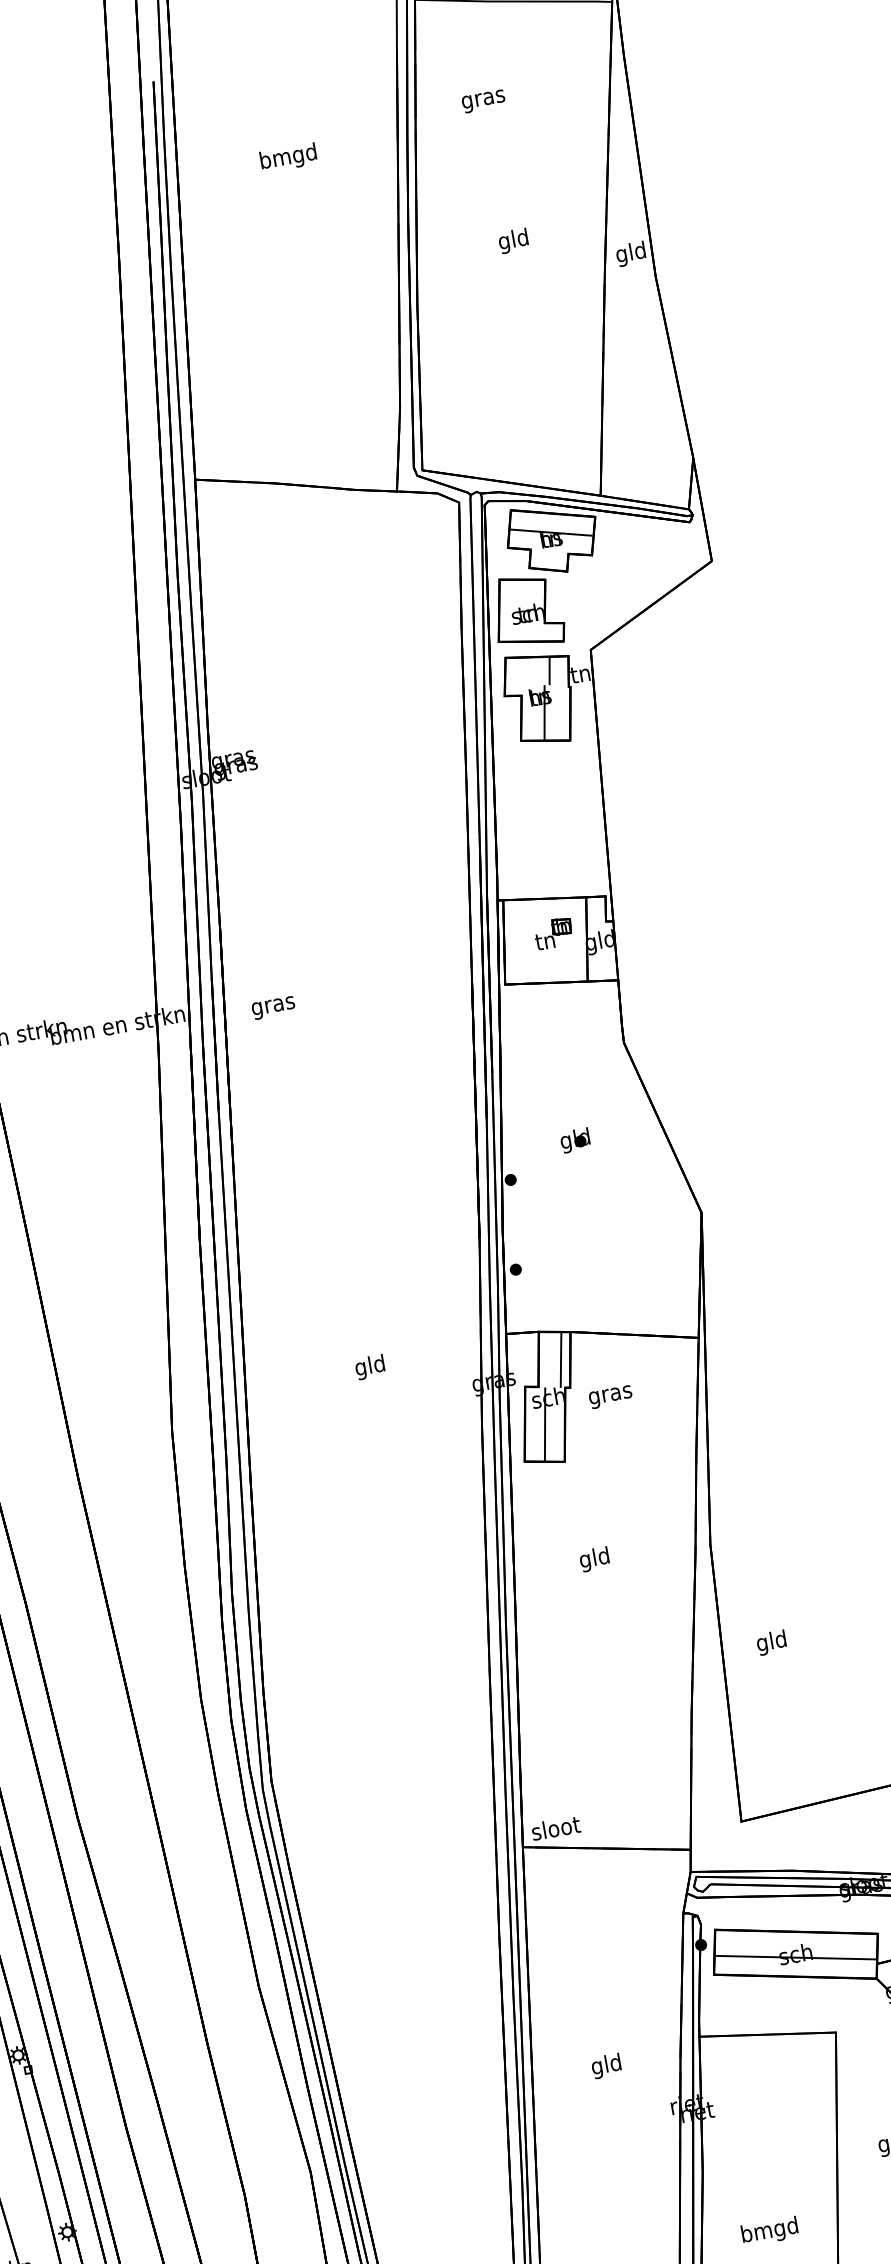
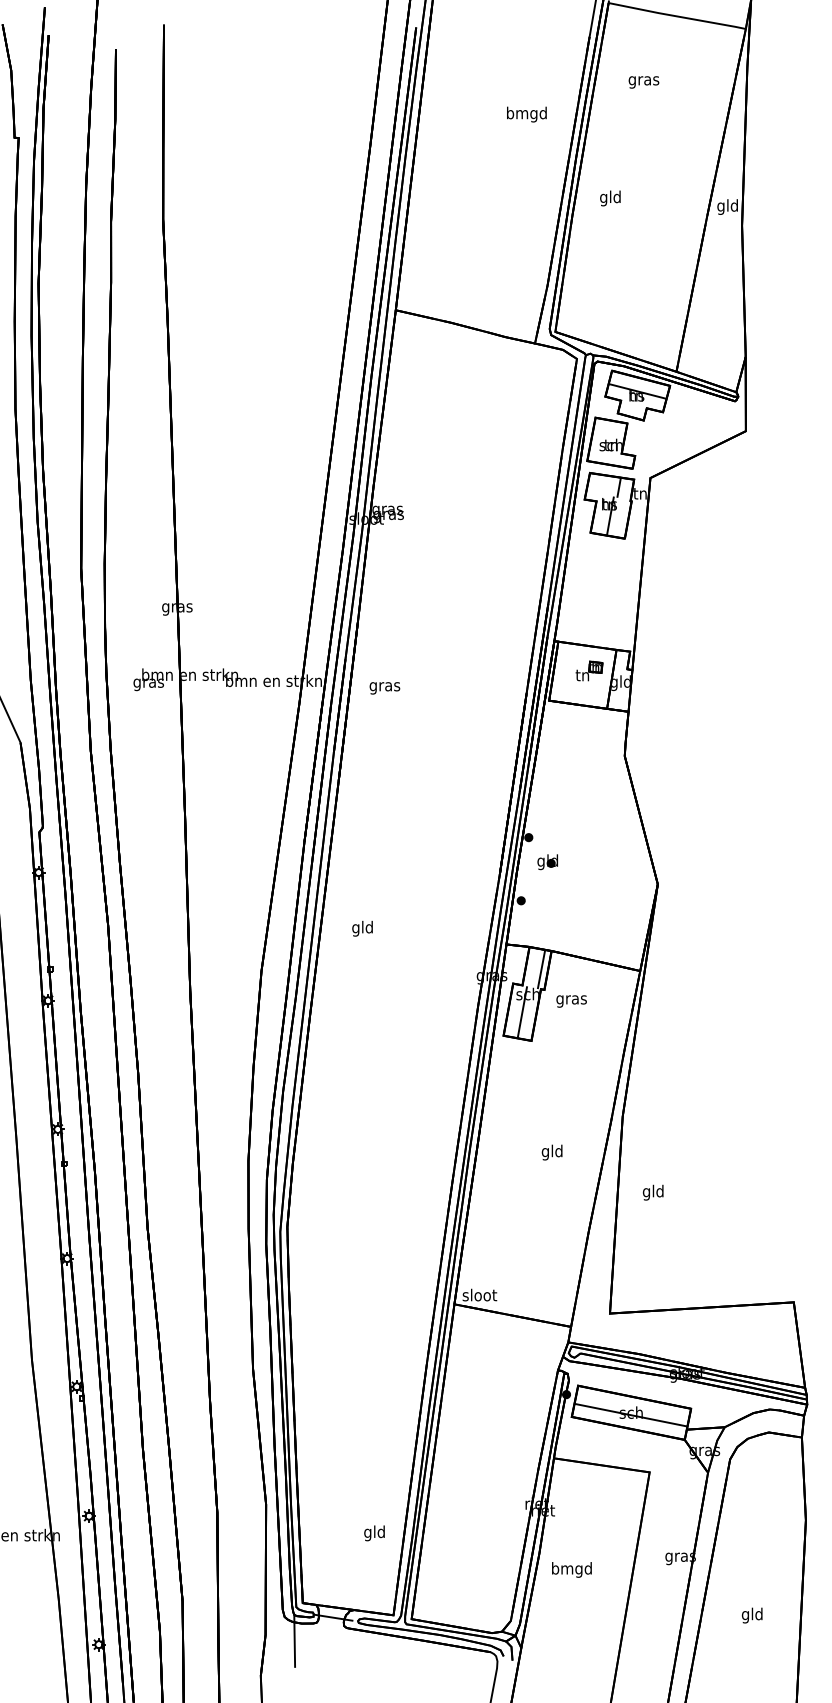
text: (288, 157) -> (526, 114), moved
text: (513, 241) -> (610, 198), moved
part: (575, 1141) -> (547, 862), moved
text: (370, 1366) -> (362, 928), moved
text: (593, 1559) -> (551, 1152), moved
text: (606, 2066) -> (374, 1533), moved
text: (769, 2231) -> (571, 1569), moved

